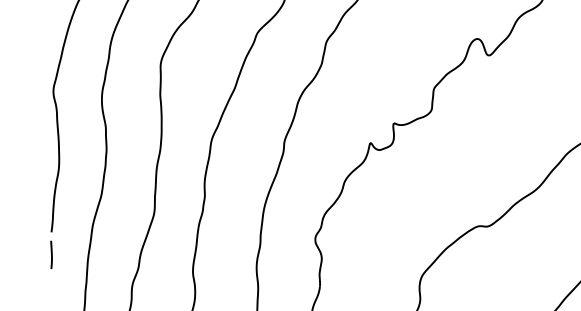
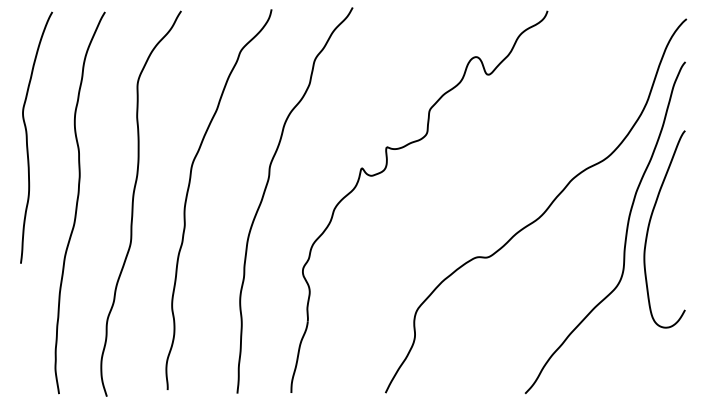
line: (51, 254) -> (20, 287), removed

